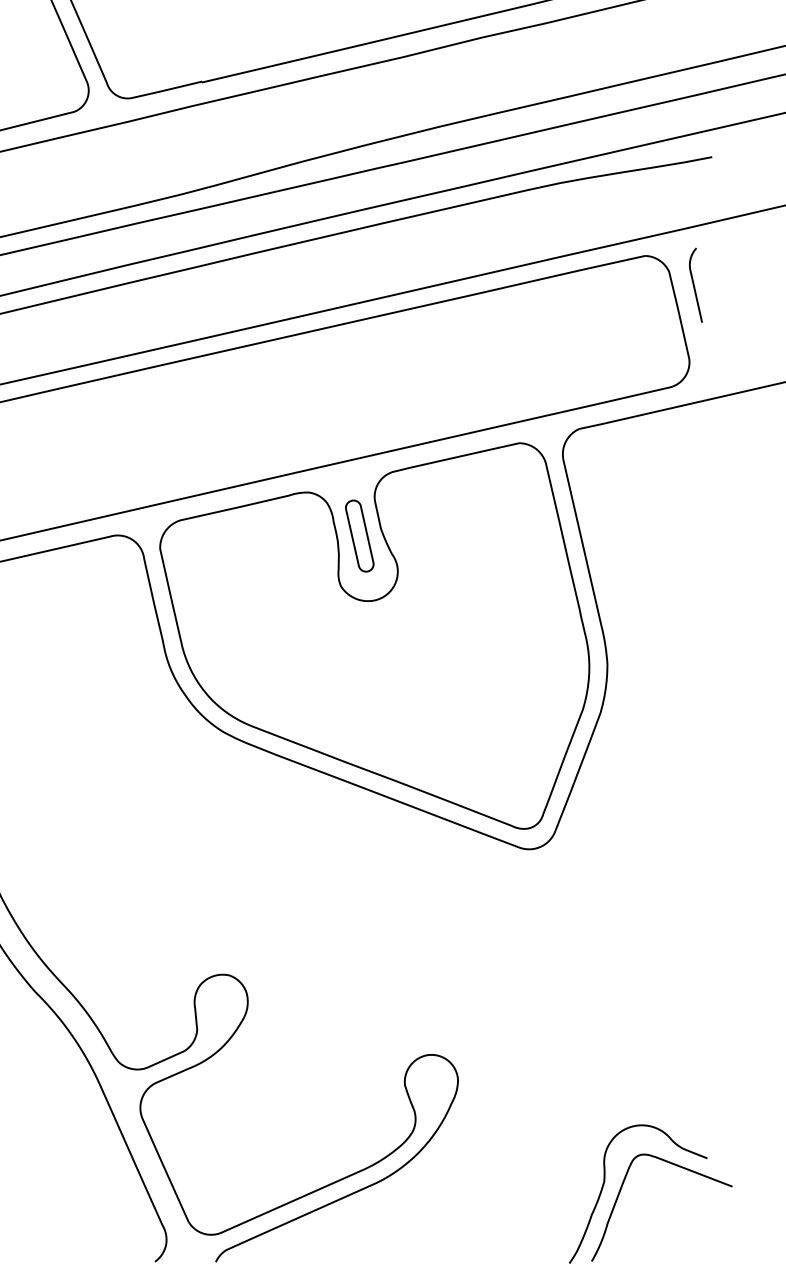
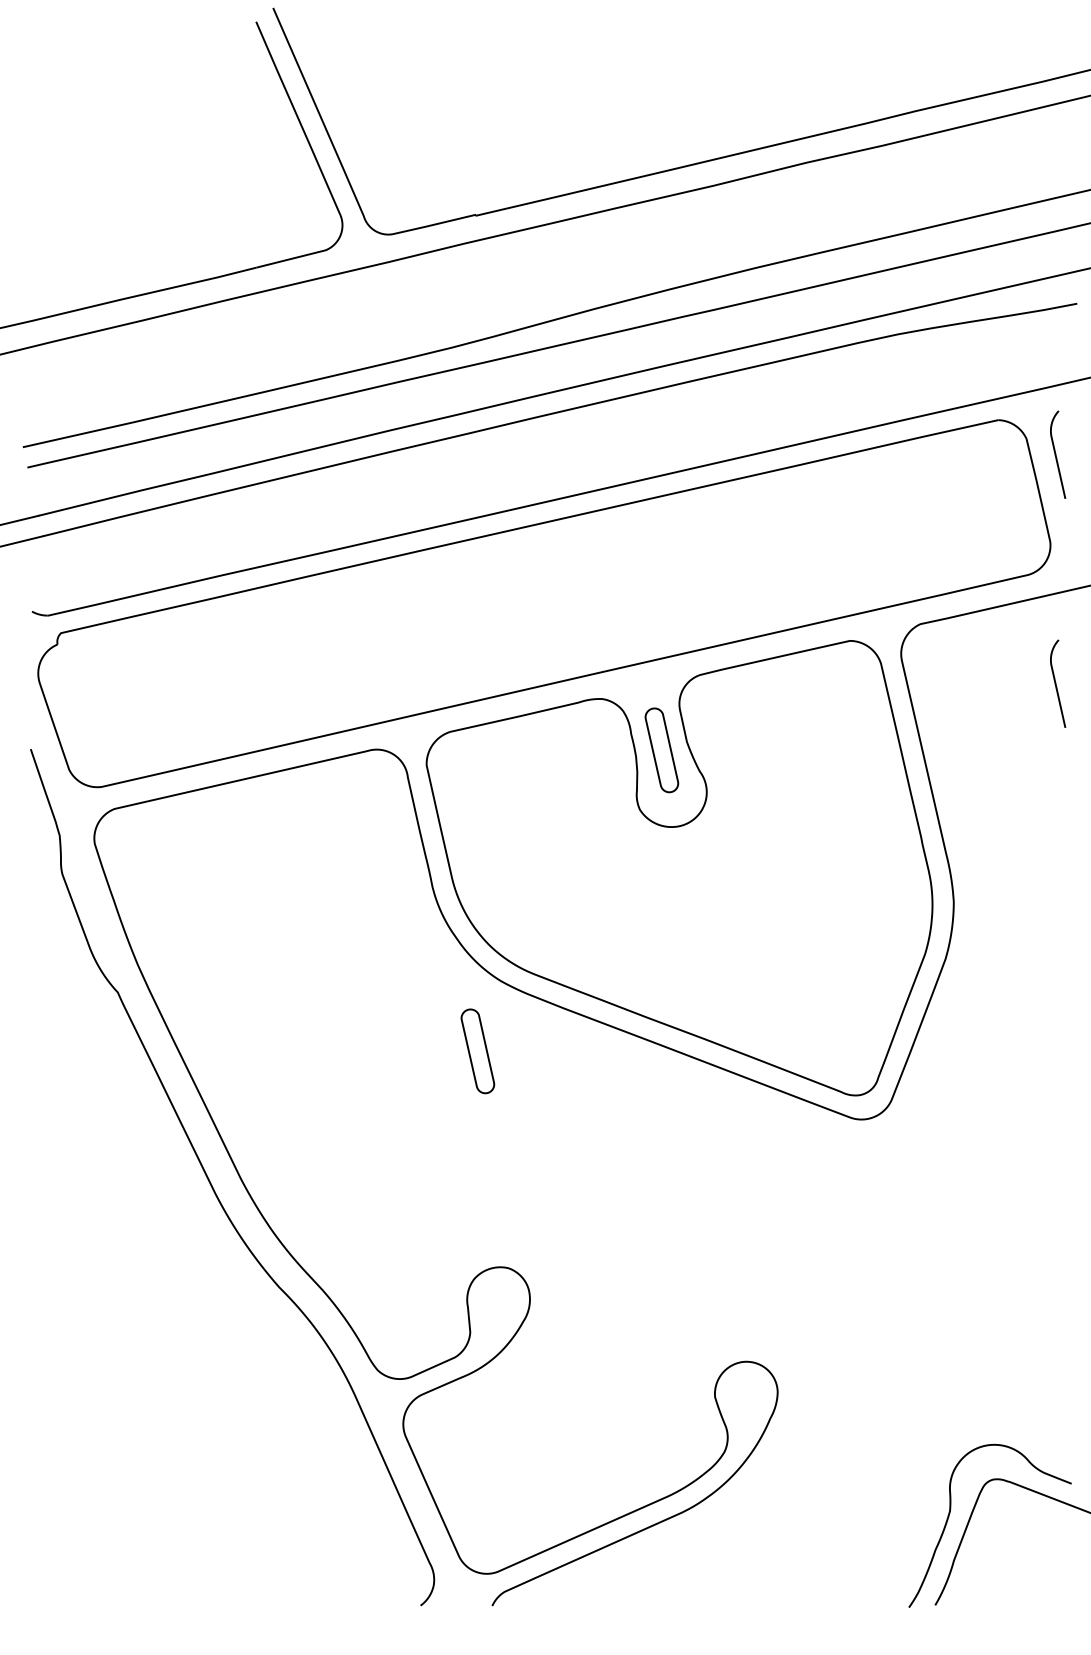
curve: (694, 479) -> (1056, 683), added
part: (203, 791) -> (477, 1051), added

